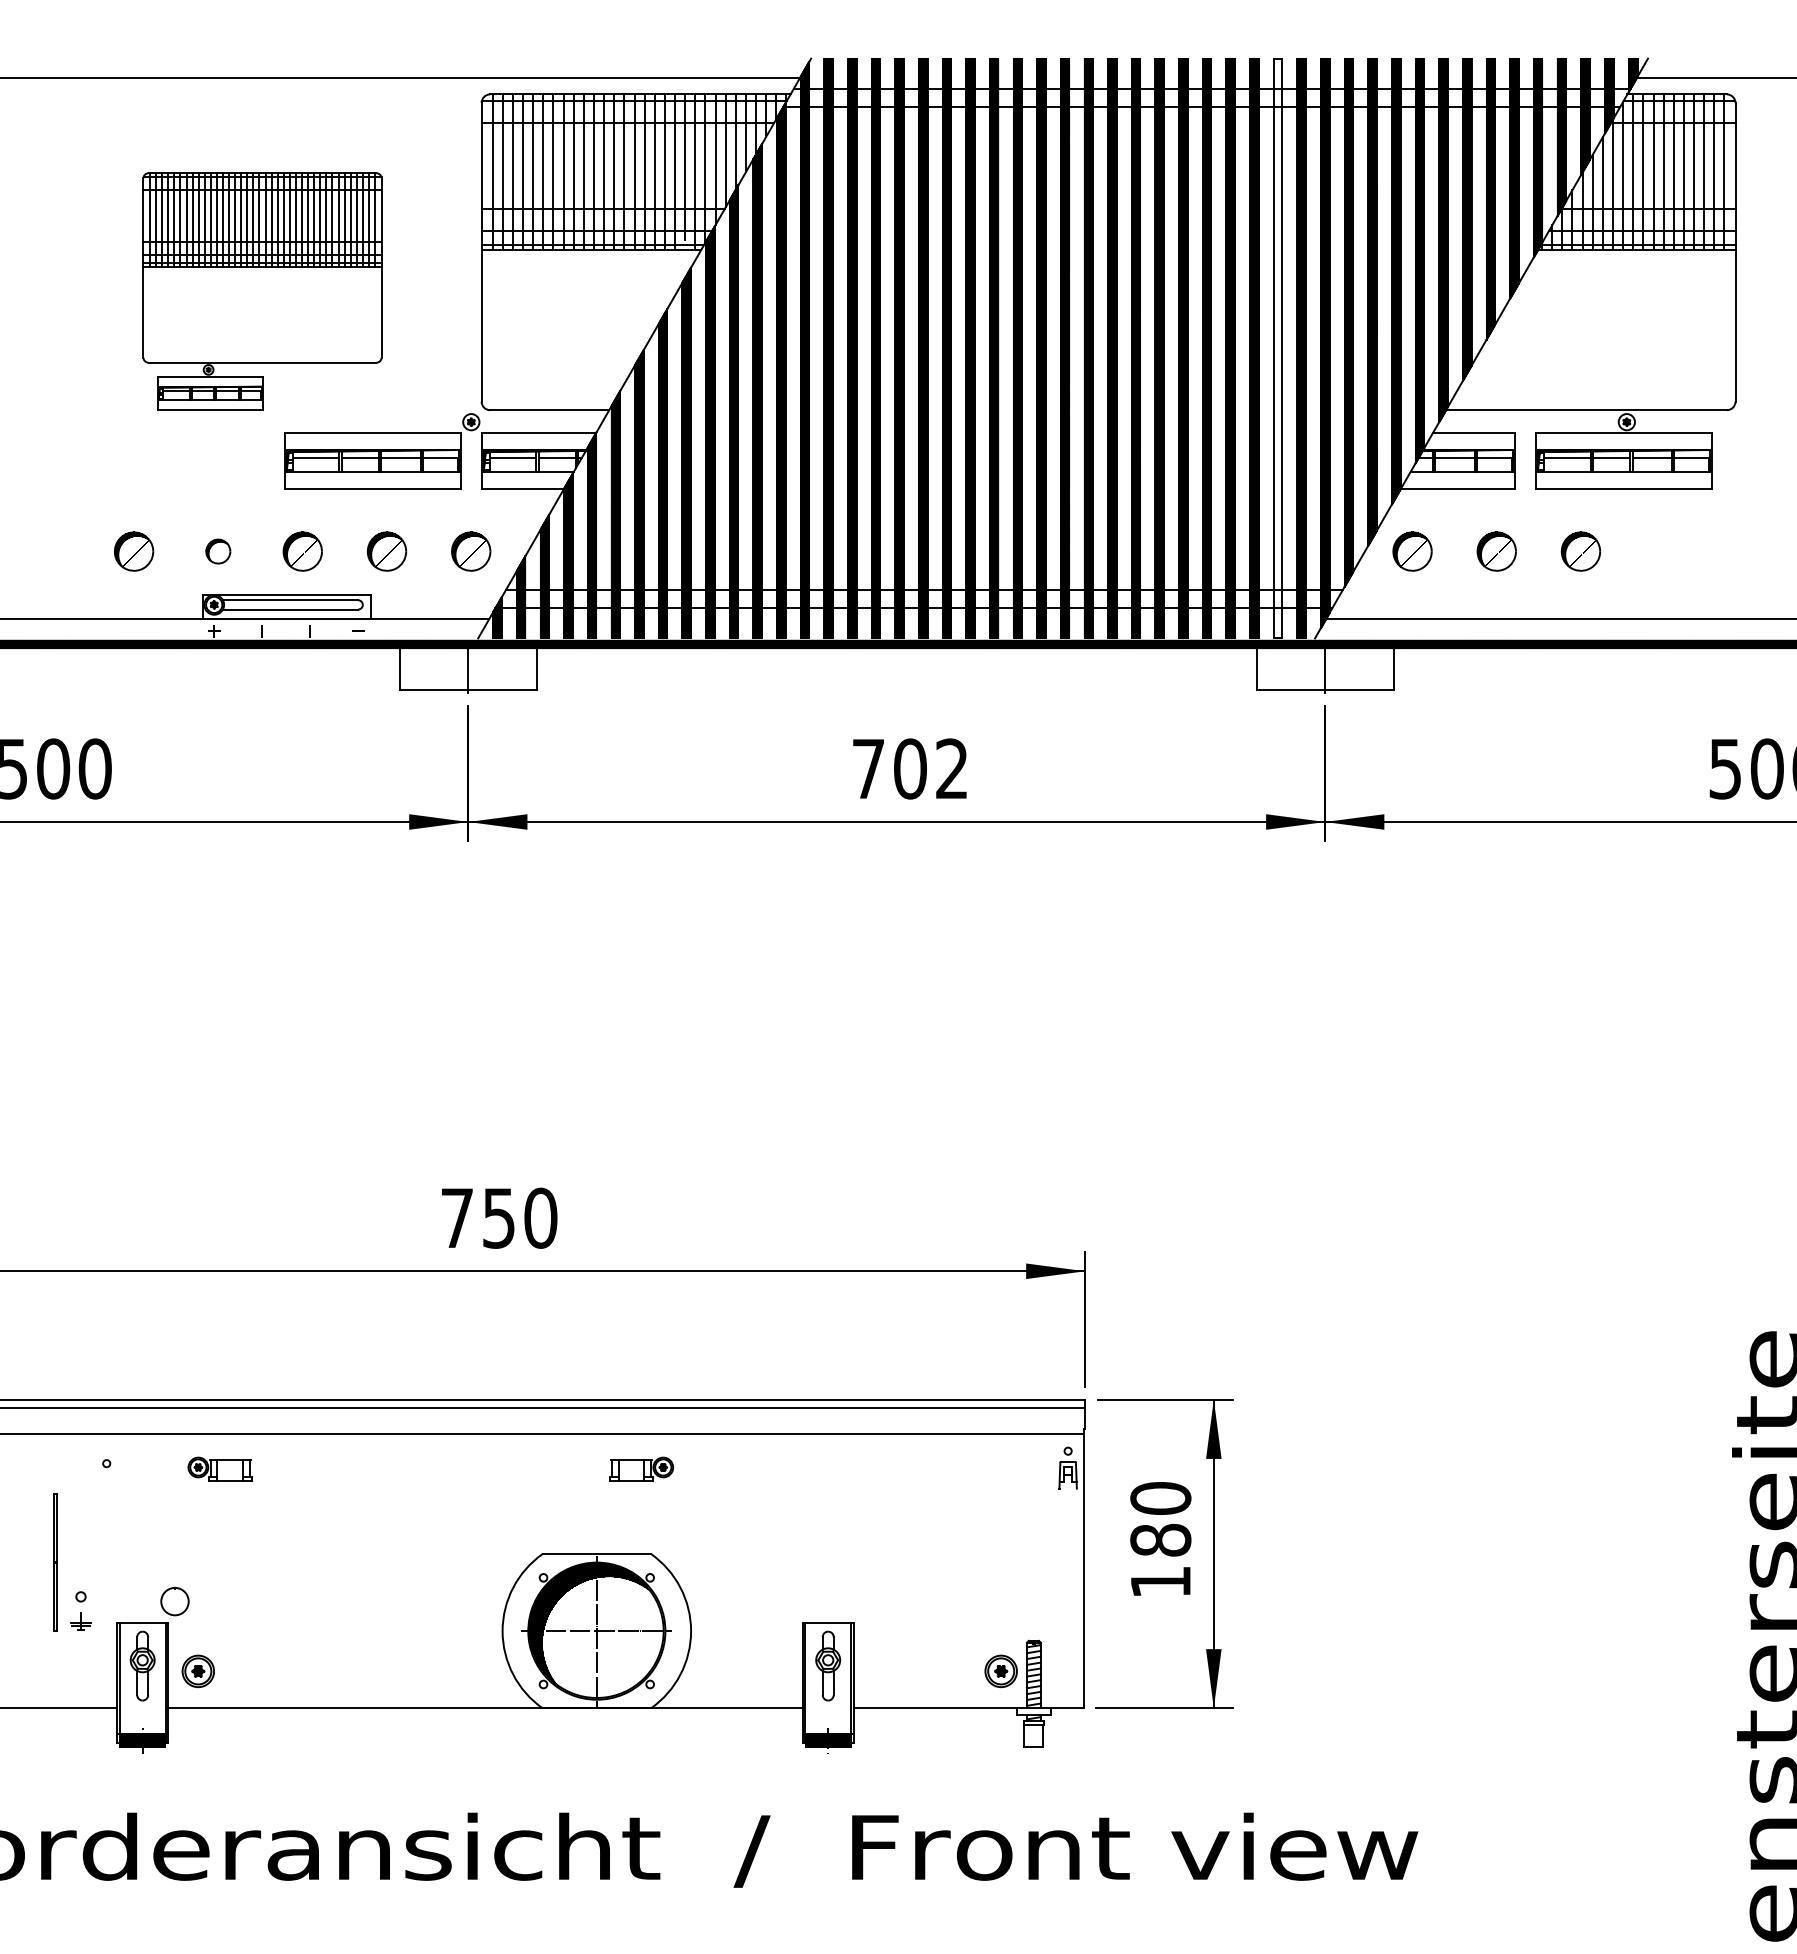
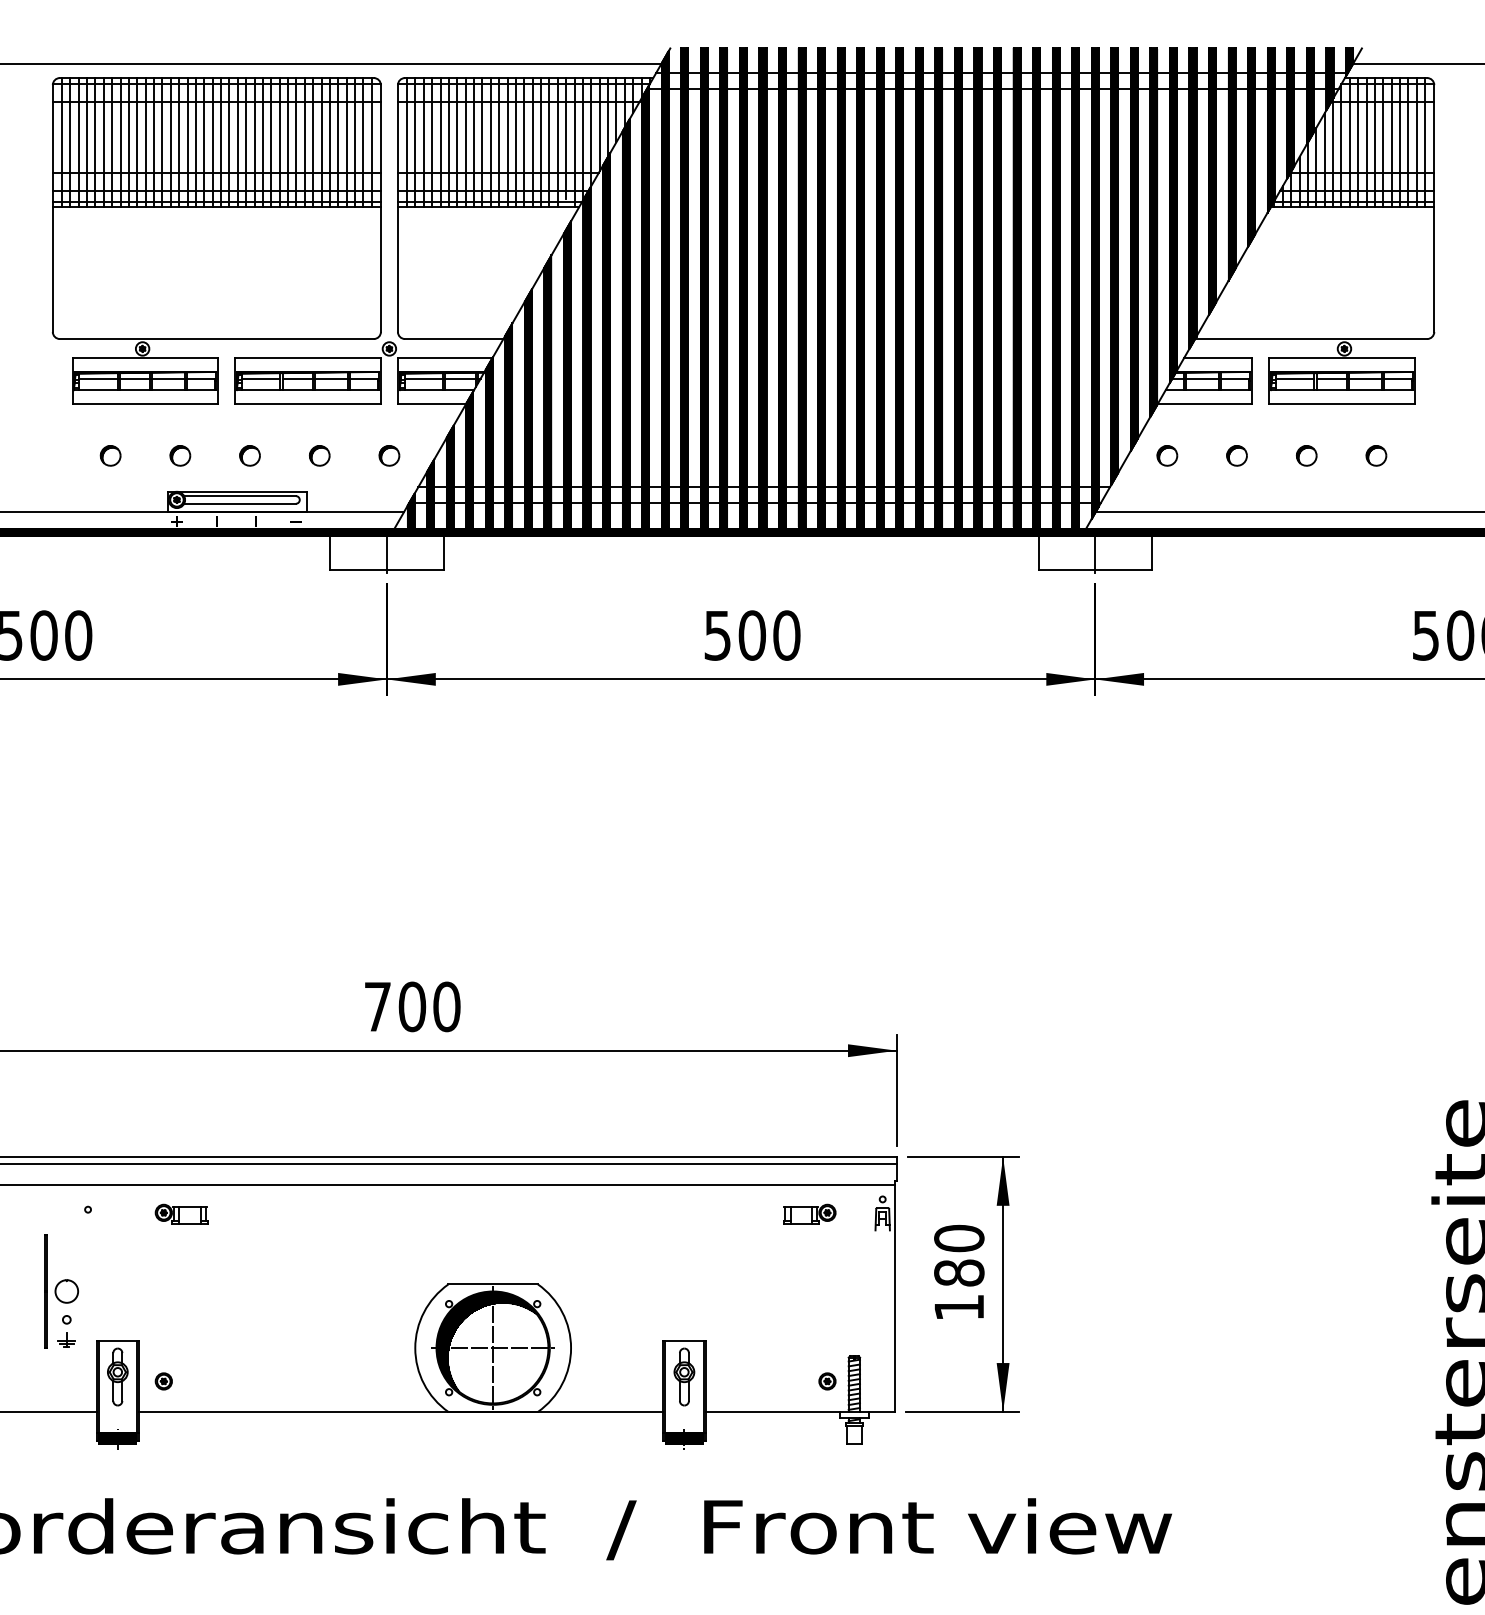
part: (262, 291) -> (216, 240), size x1.67
hatch: (1277, 348) -> (1055, 288), added
part: (133, 551) -> (110, 455), size x0.62
part: (302, 551) -> (249, 455), size x0.62
part: (386, 551) -> (319, 455), size x0.62
part: (471, 551) -> (389, 455), size x0.62
part: (1412, 551) -> (1167, 455), size x0.62
part: (1496, 551) -> (1236, 455), size x0.62
part: (1581, 551) -> (1306, 455), size x0.62
part: (1665, 551) -> (1376, 455), added
text: (910, 768) -> (752, 635), 702 -> 500
text: (498, 1217) -> (411, 1006), 750 -> 700
part: (641, 1468) -> (809, 1213), moved
part: (174, 1601) -> (66, 1291), moved
part: (198, 1671) -> (163, 1381), size x0.62
part: (1001, 1671) -> (827, 1381), size x0.62

